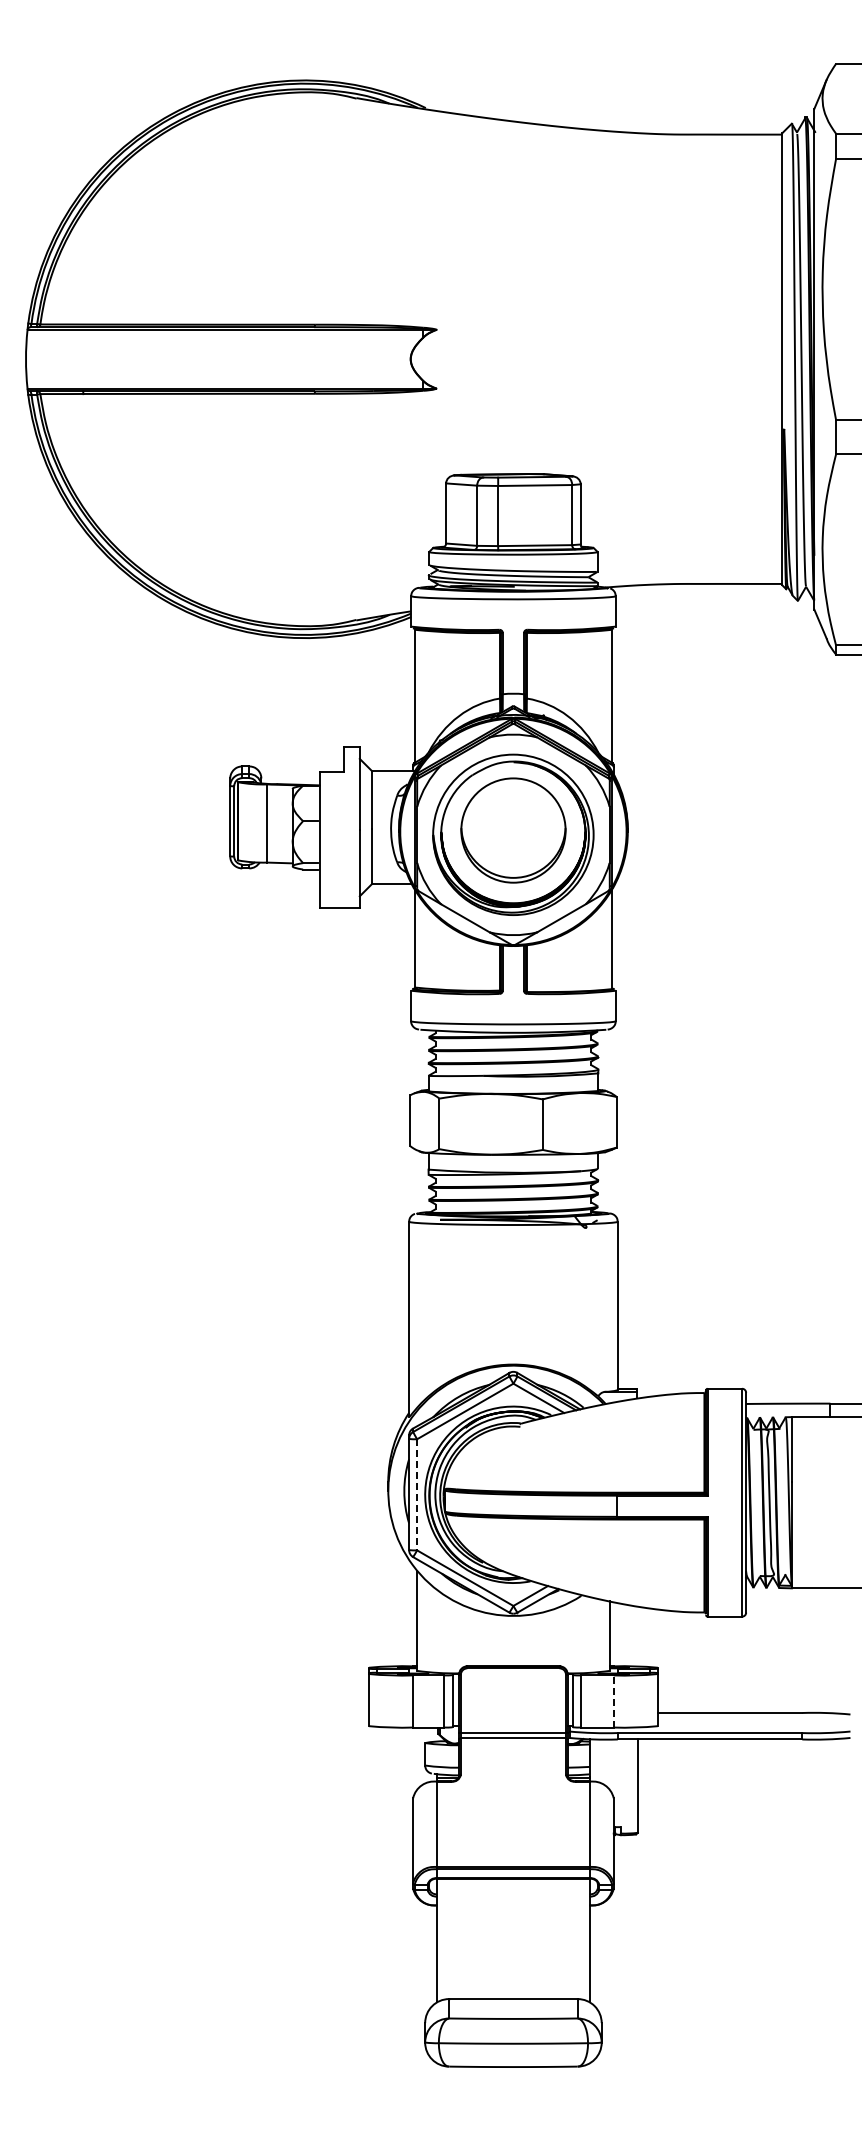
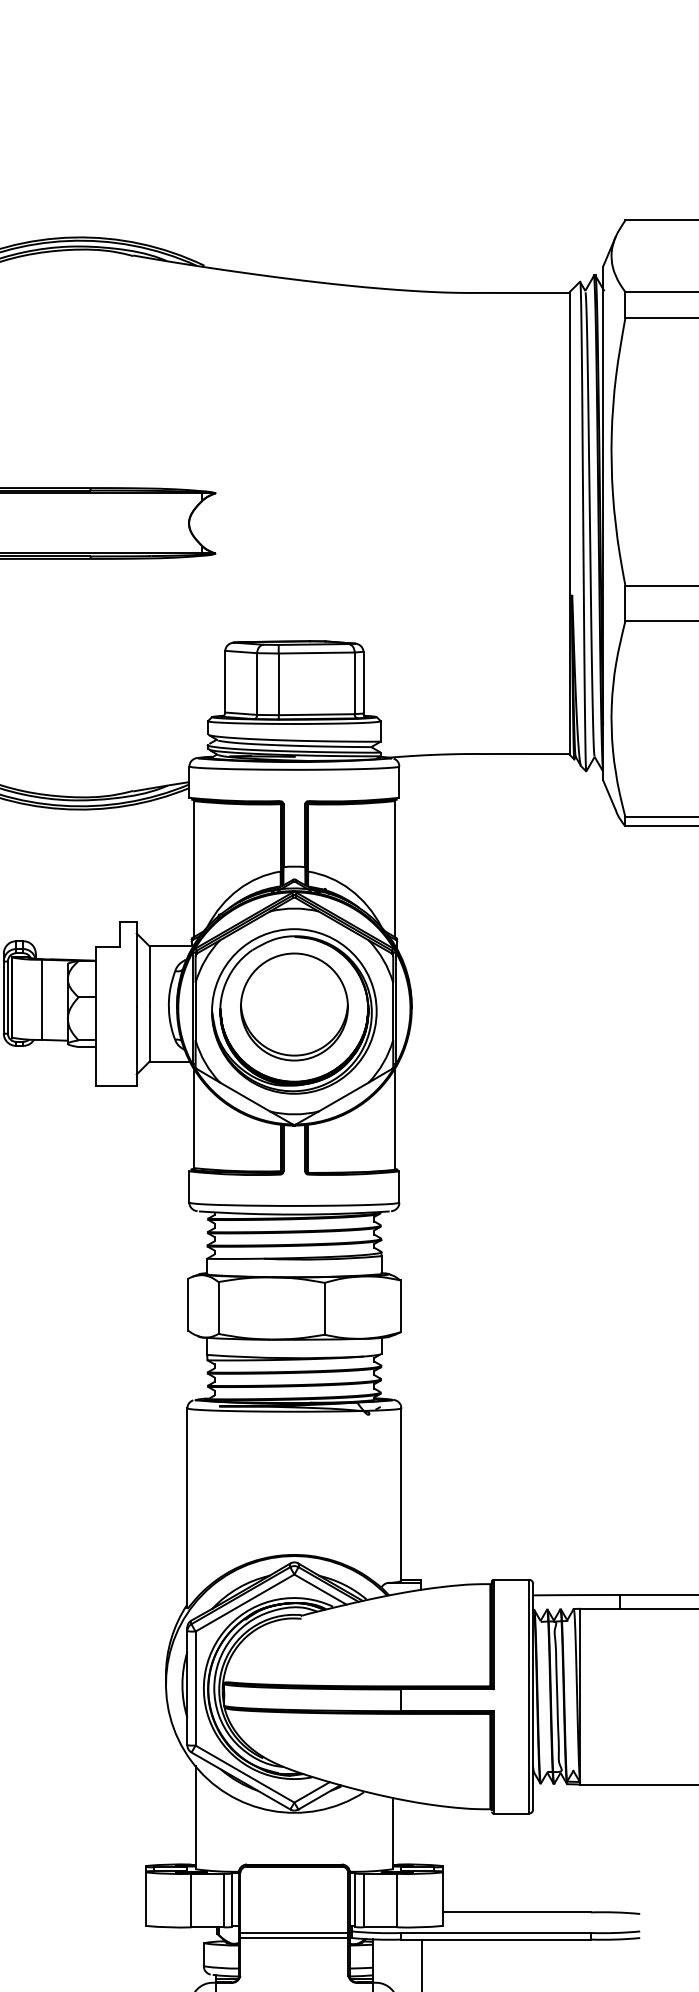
line: (417, 1494) -> (195, 1688), dashed -> solid
line: (613, 1700) -> (397, 1899), dashed -> solid

